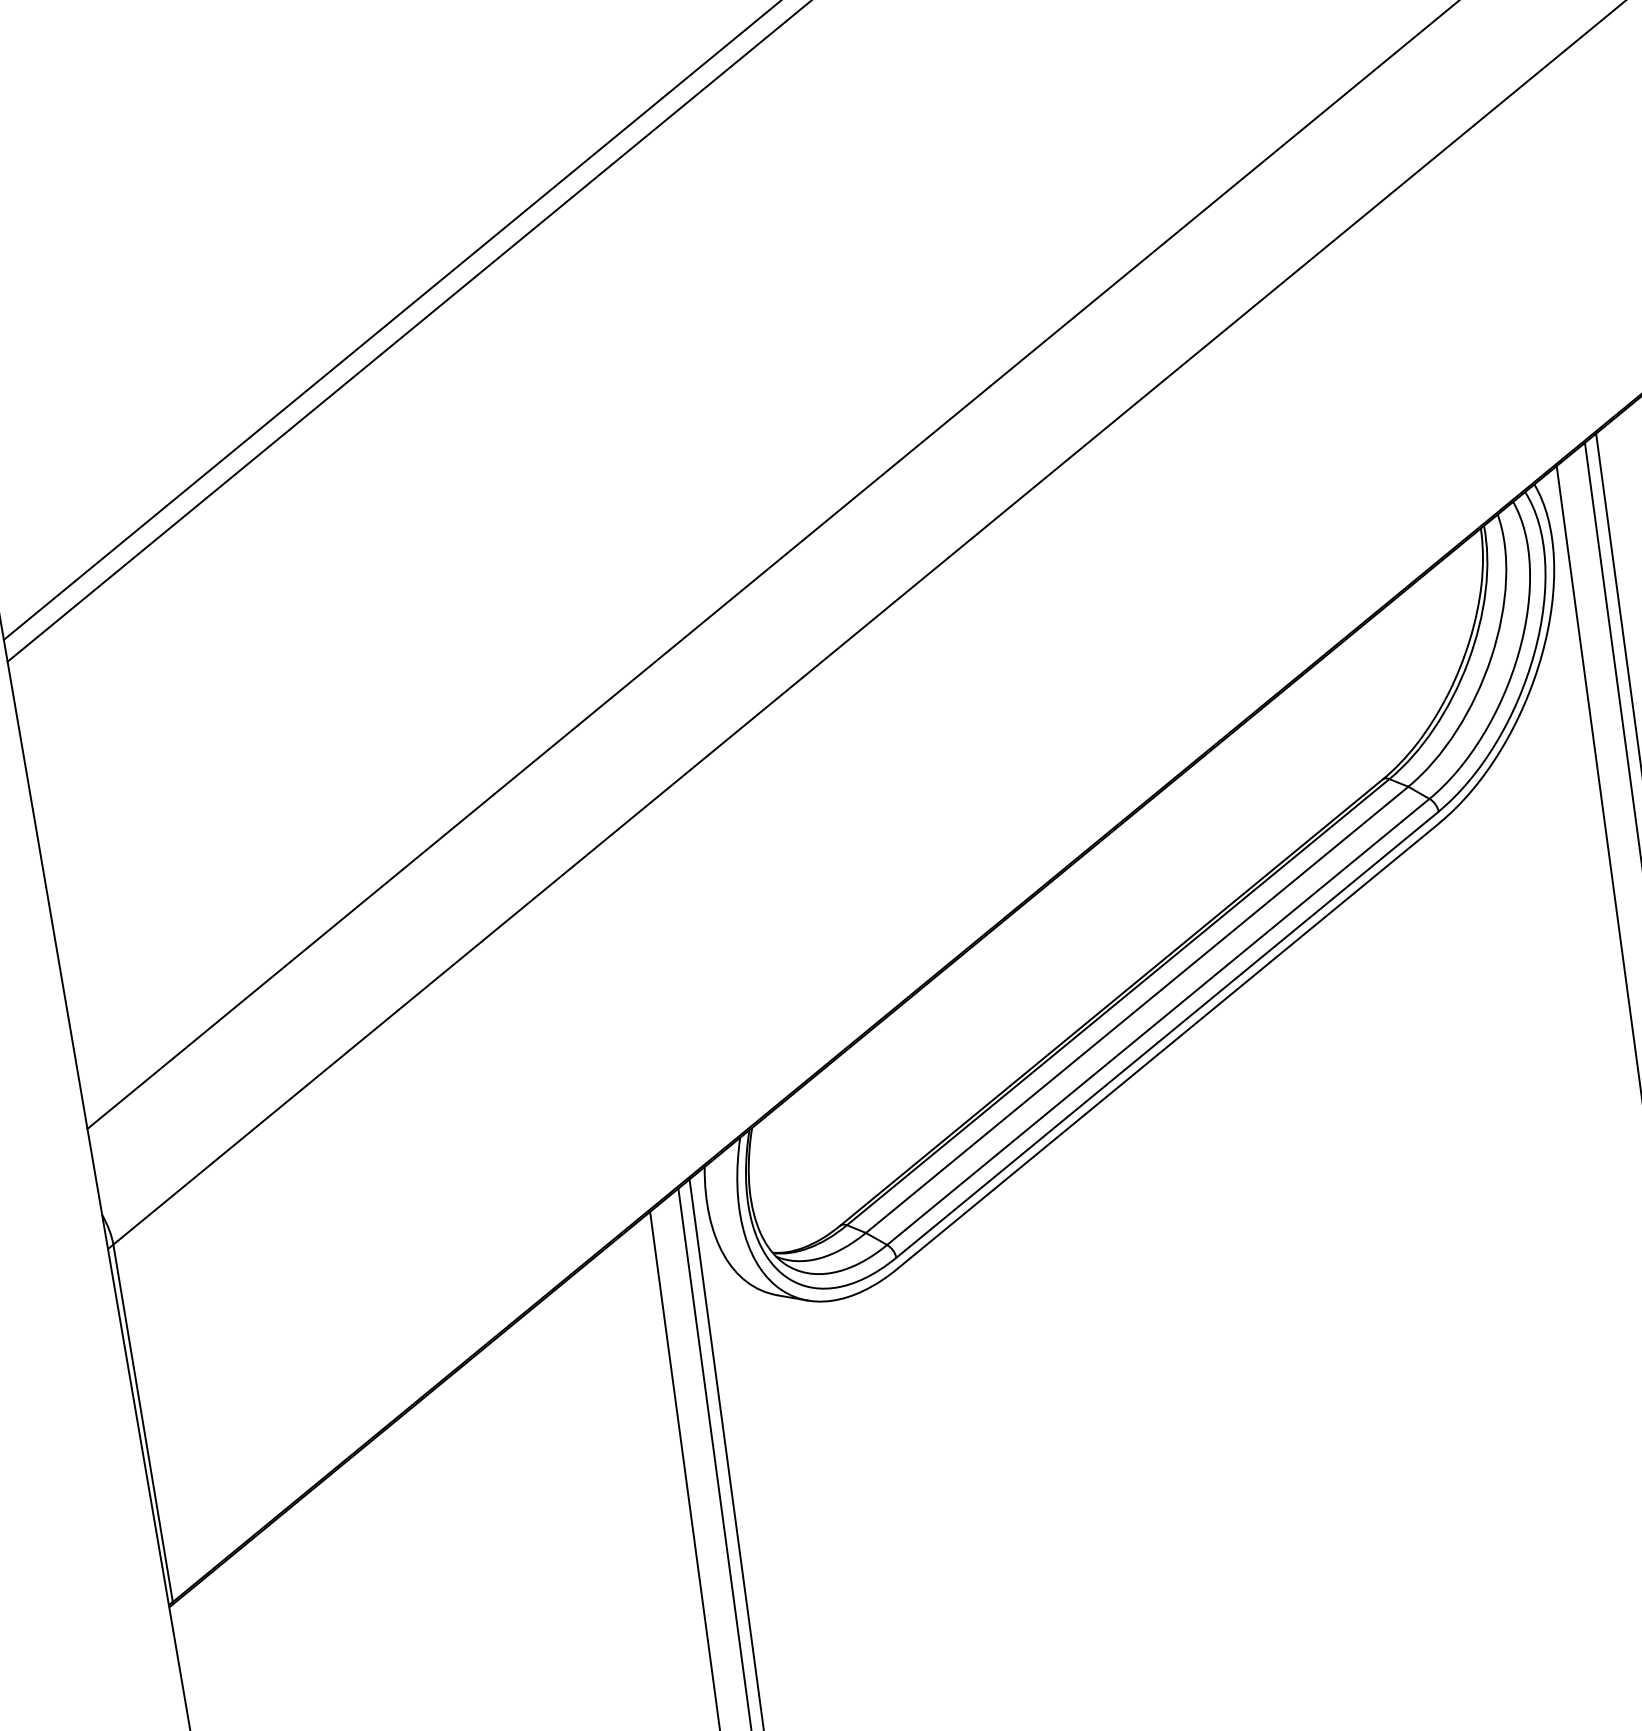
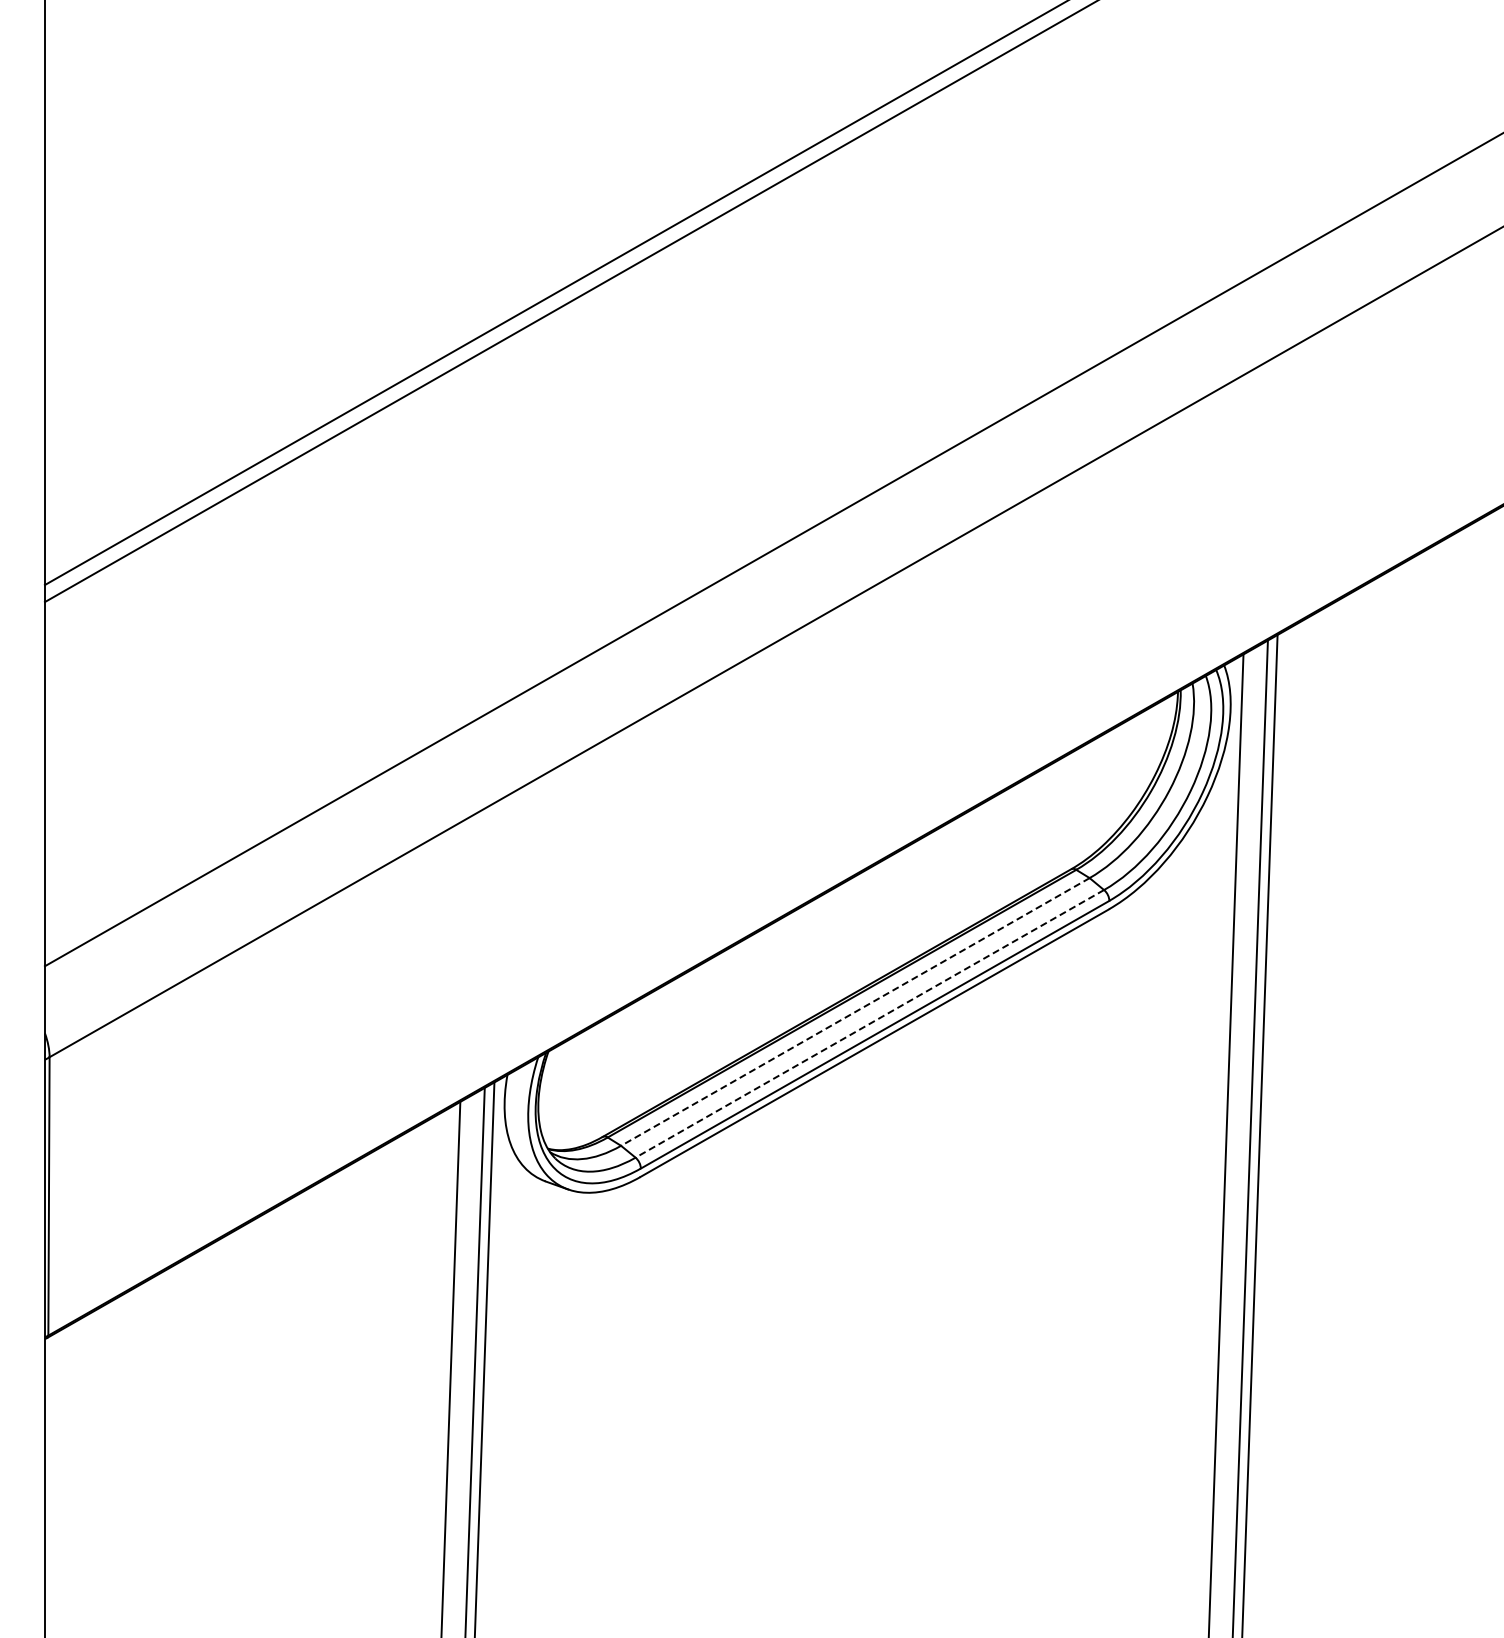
line: (1137, 1009) -> (855, 1011), solid -> dashed
line: (1157, 1021) -> (869, 1023), solid -> dashed

